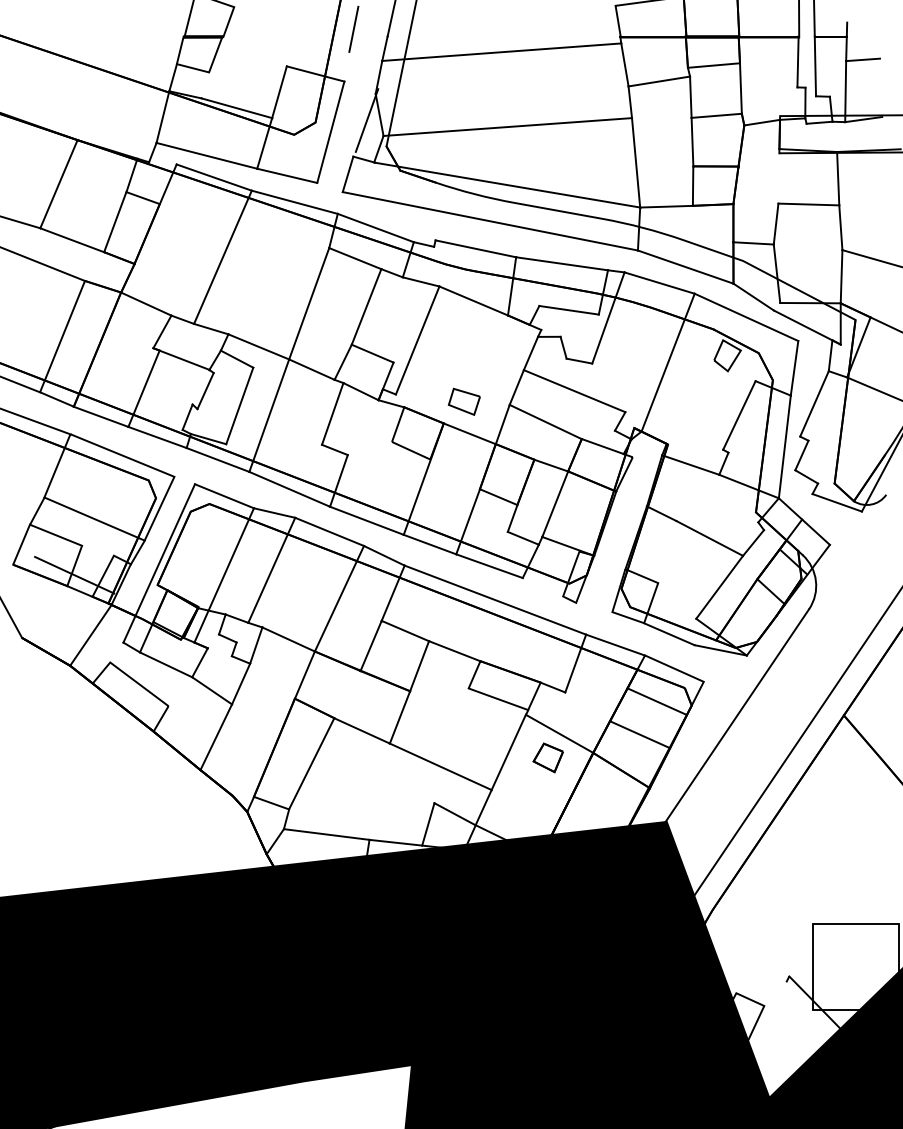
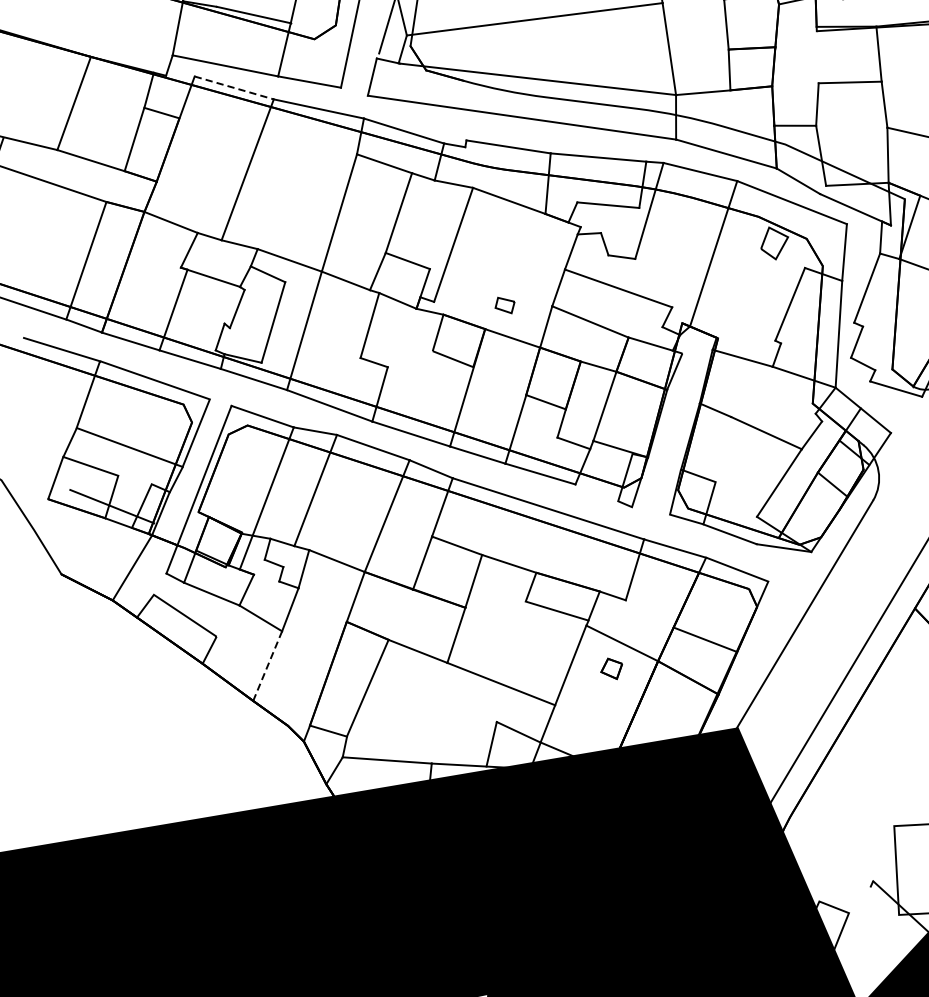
line: (214, 177) -> (234, 87), solid -> dashed
part: (463, 401) -> (504, 305), size x0.6
line: (656, 701) -> (720, 604), removed
line: (216, 736) -> (267, 665), solid -> dashed
part: (547, 757) -> (611, 668), size x0.7

